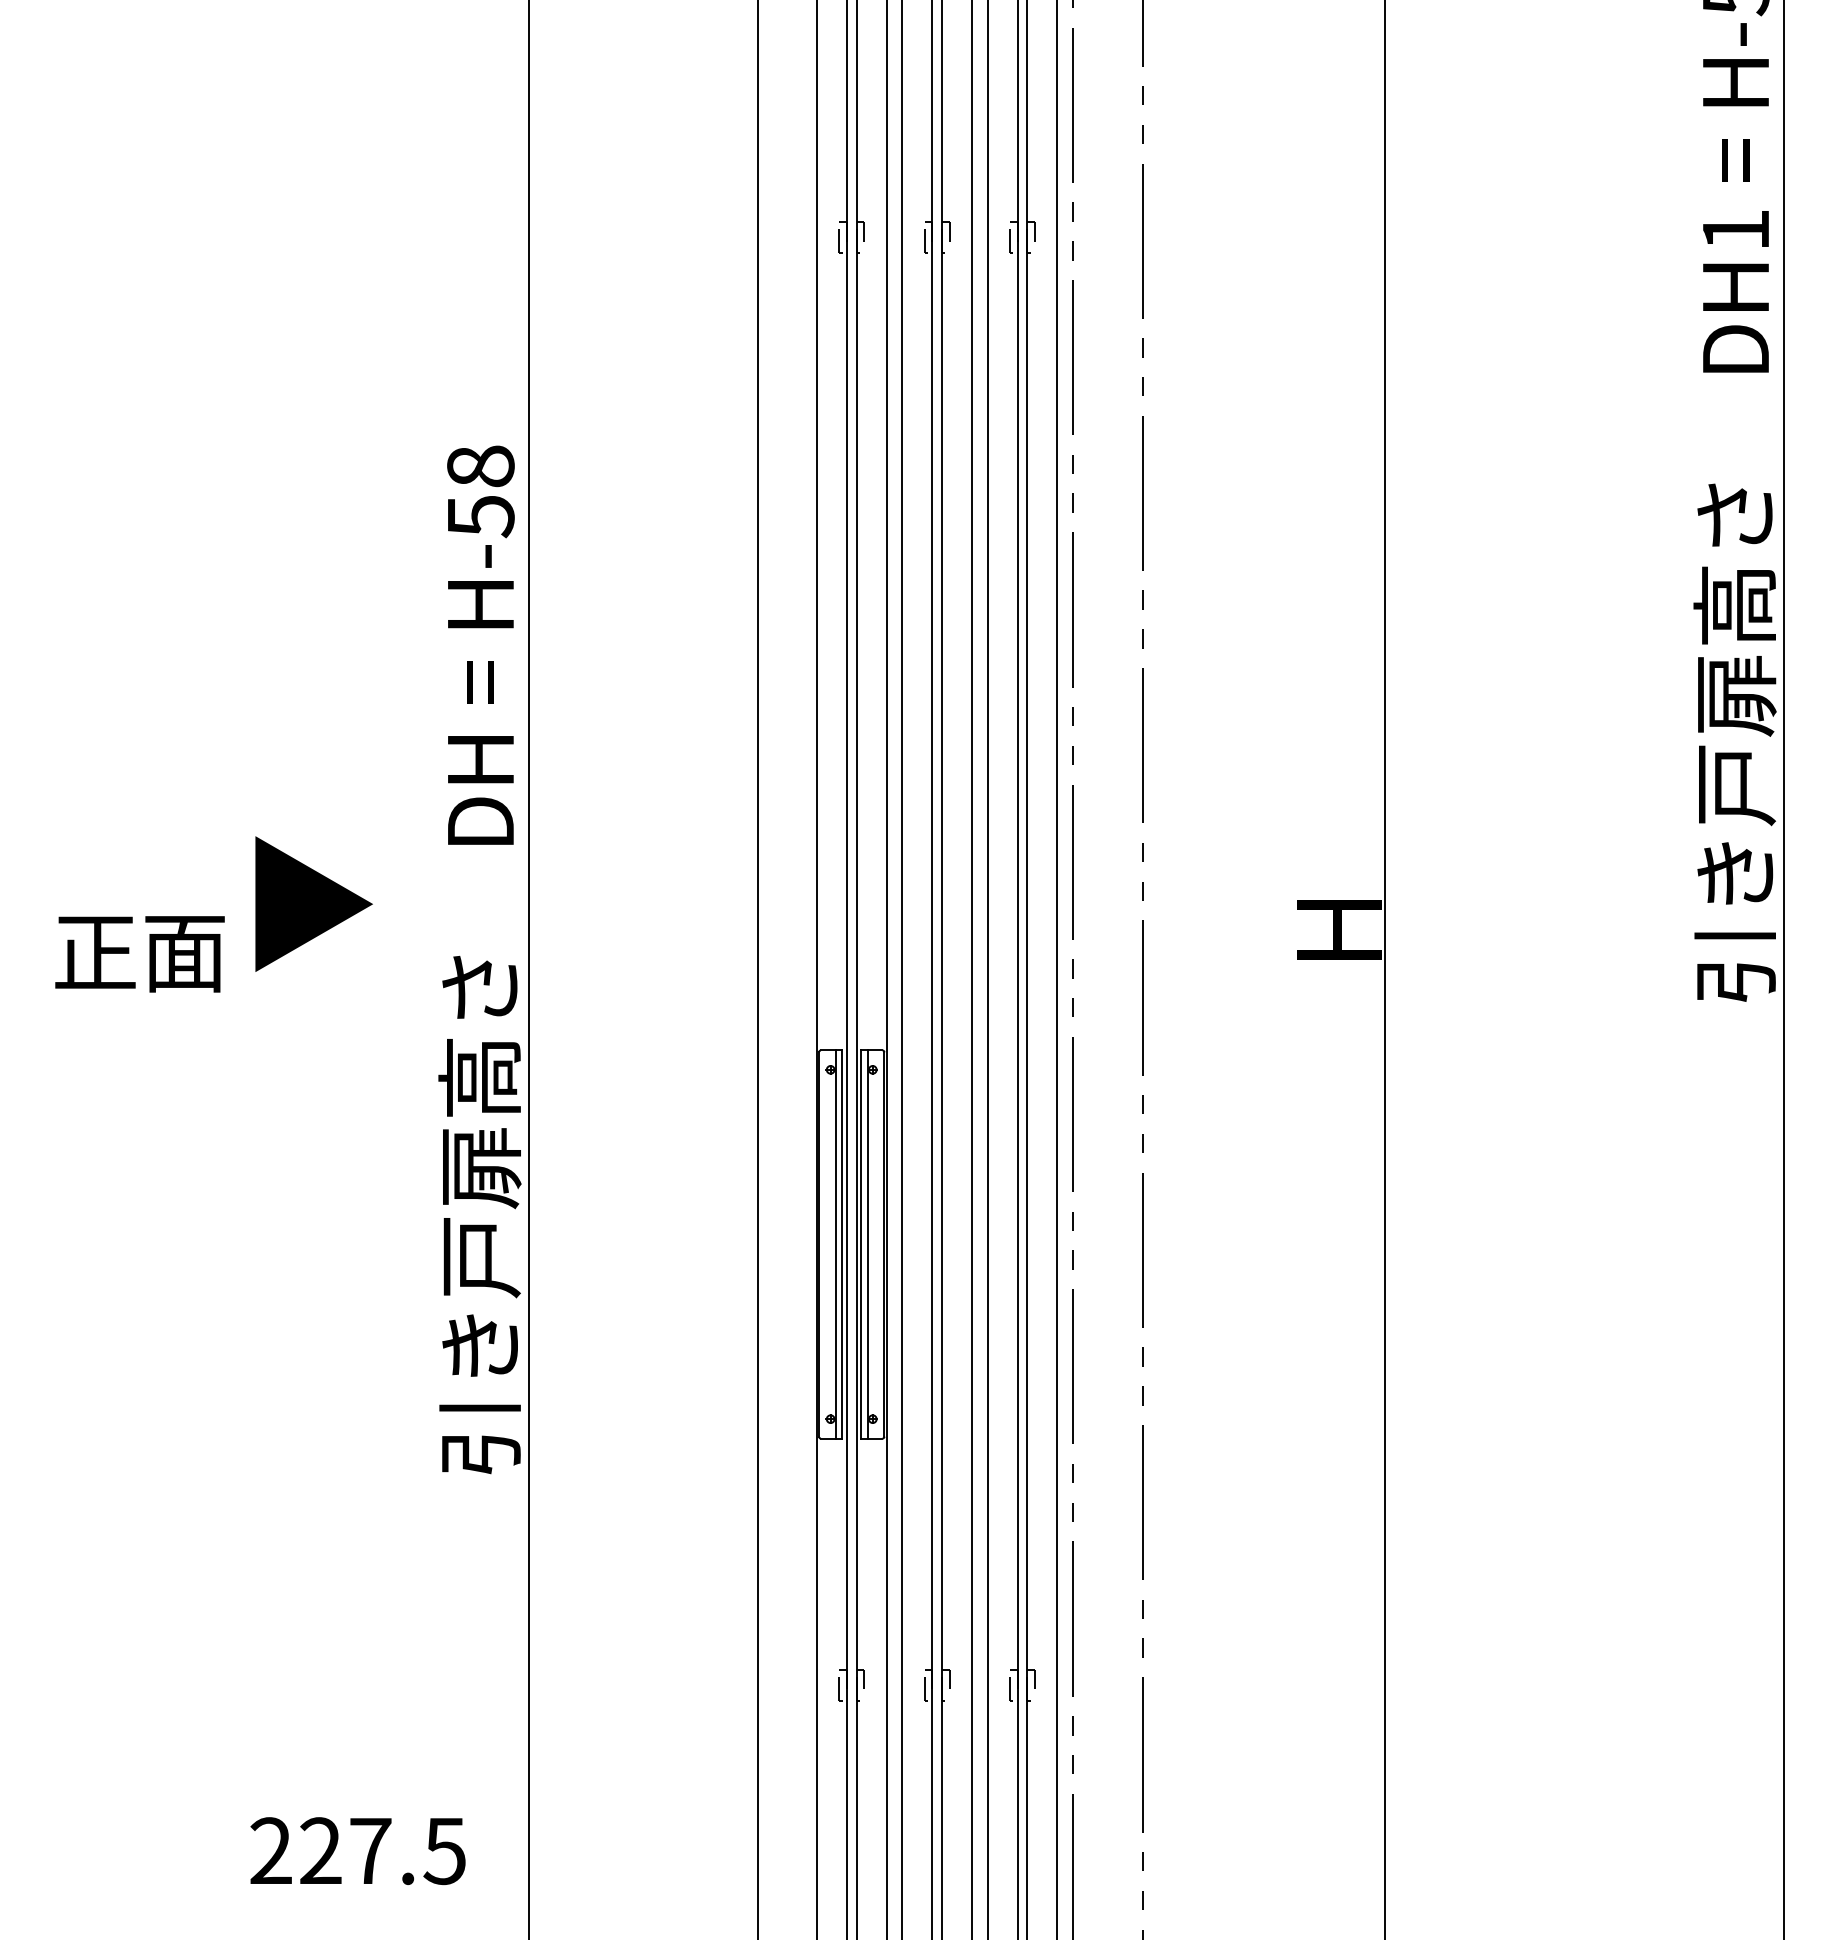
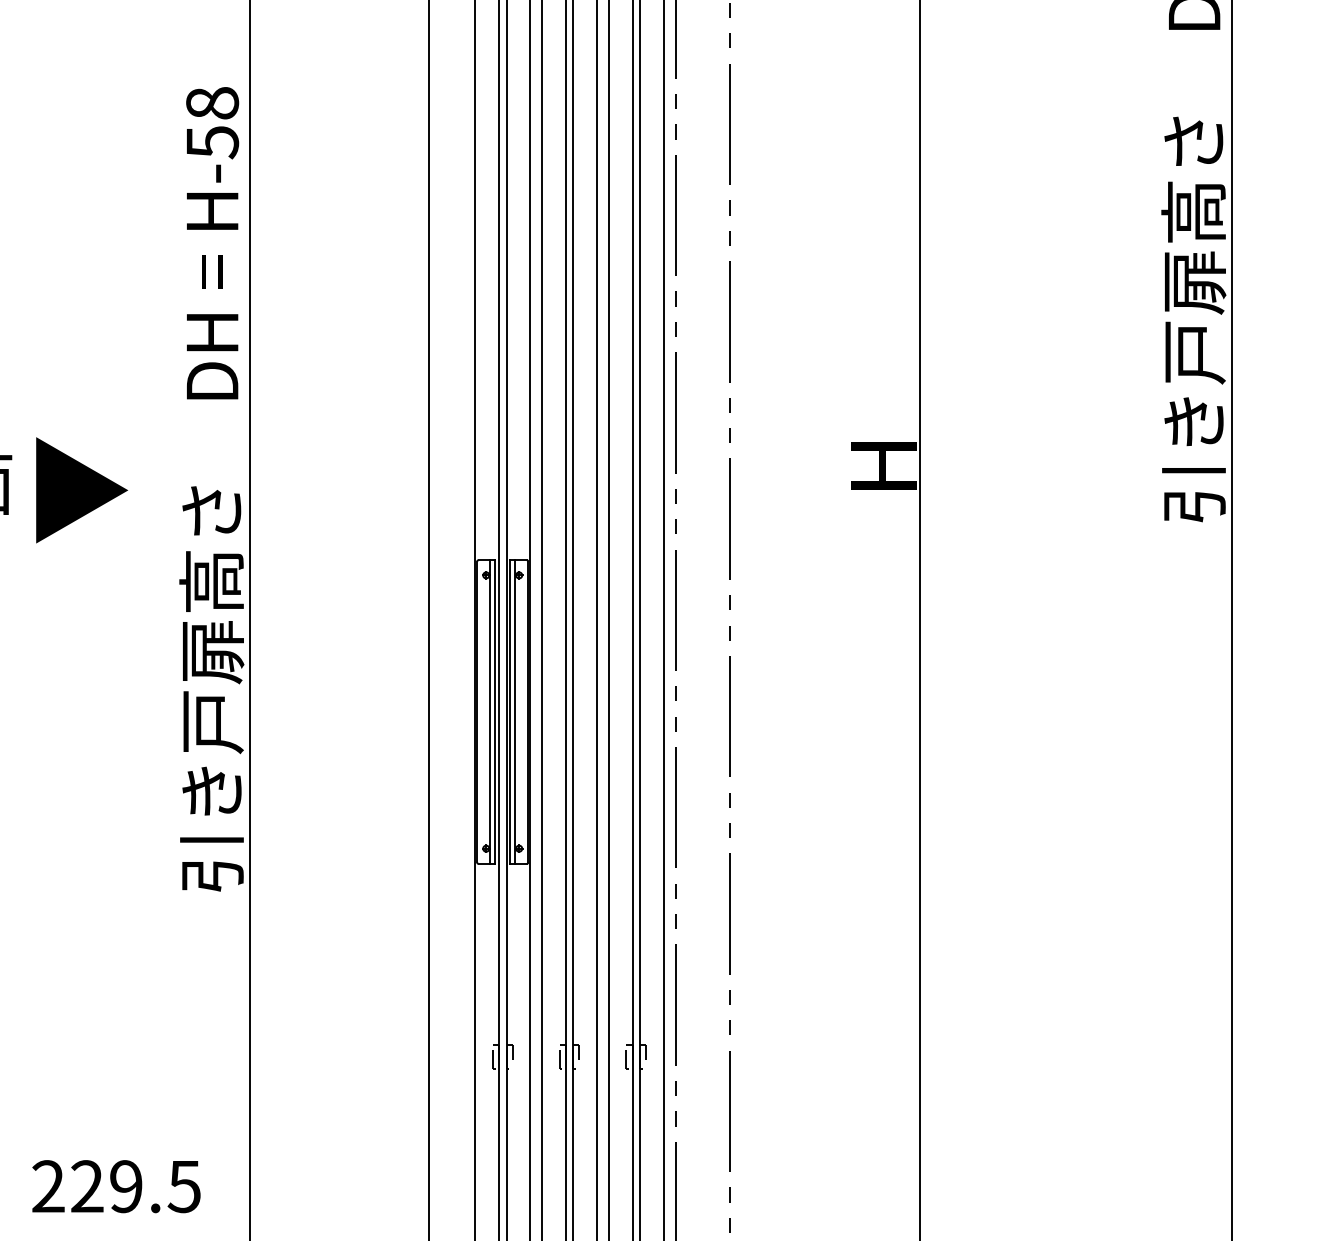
part: (313, 903) -> (81, 489), moved
text: (370, 1851) -> (126, 1186), 227.5 -> 229.5

